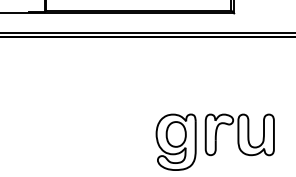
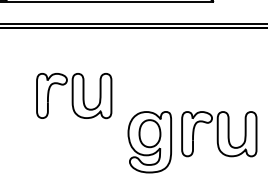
part: (106, 99) -> (73, 95), added

